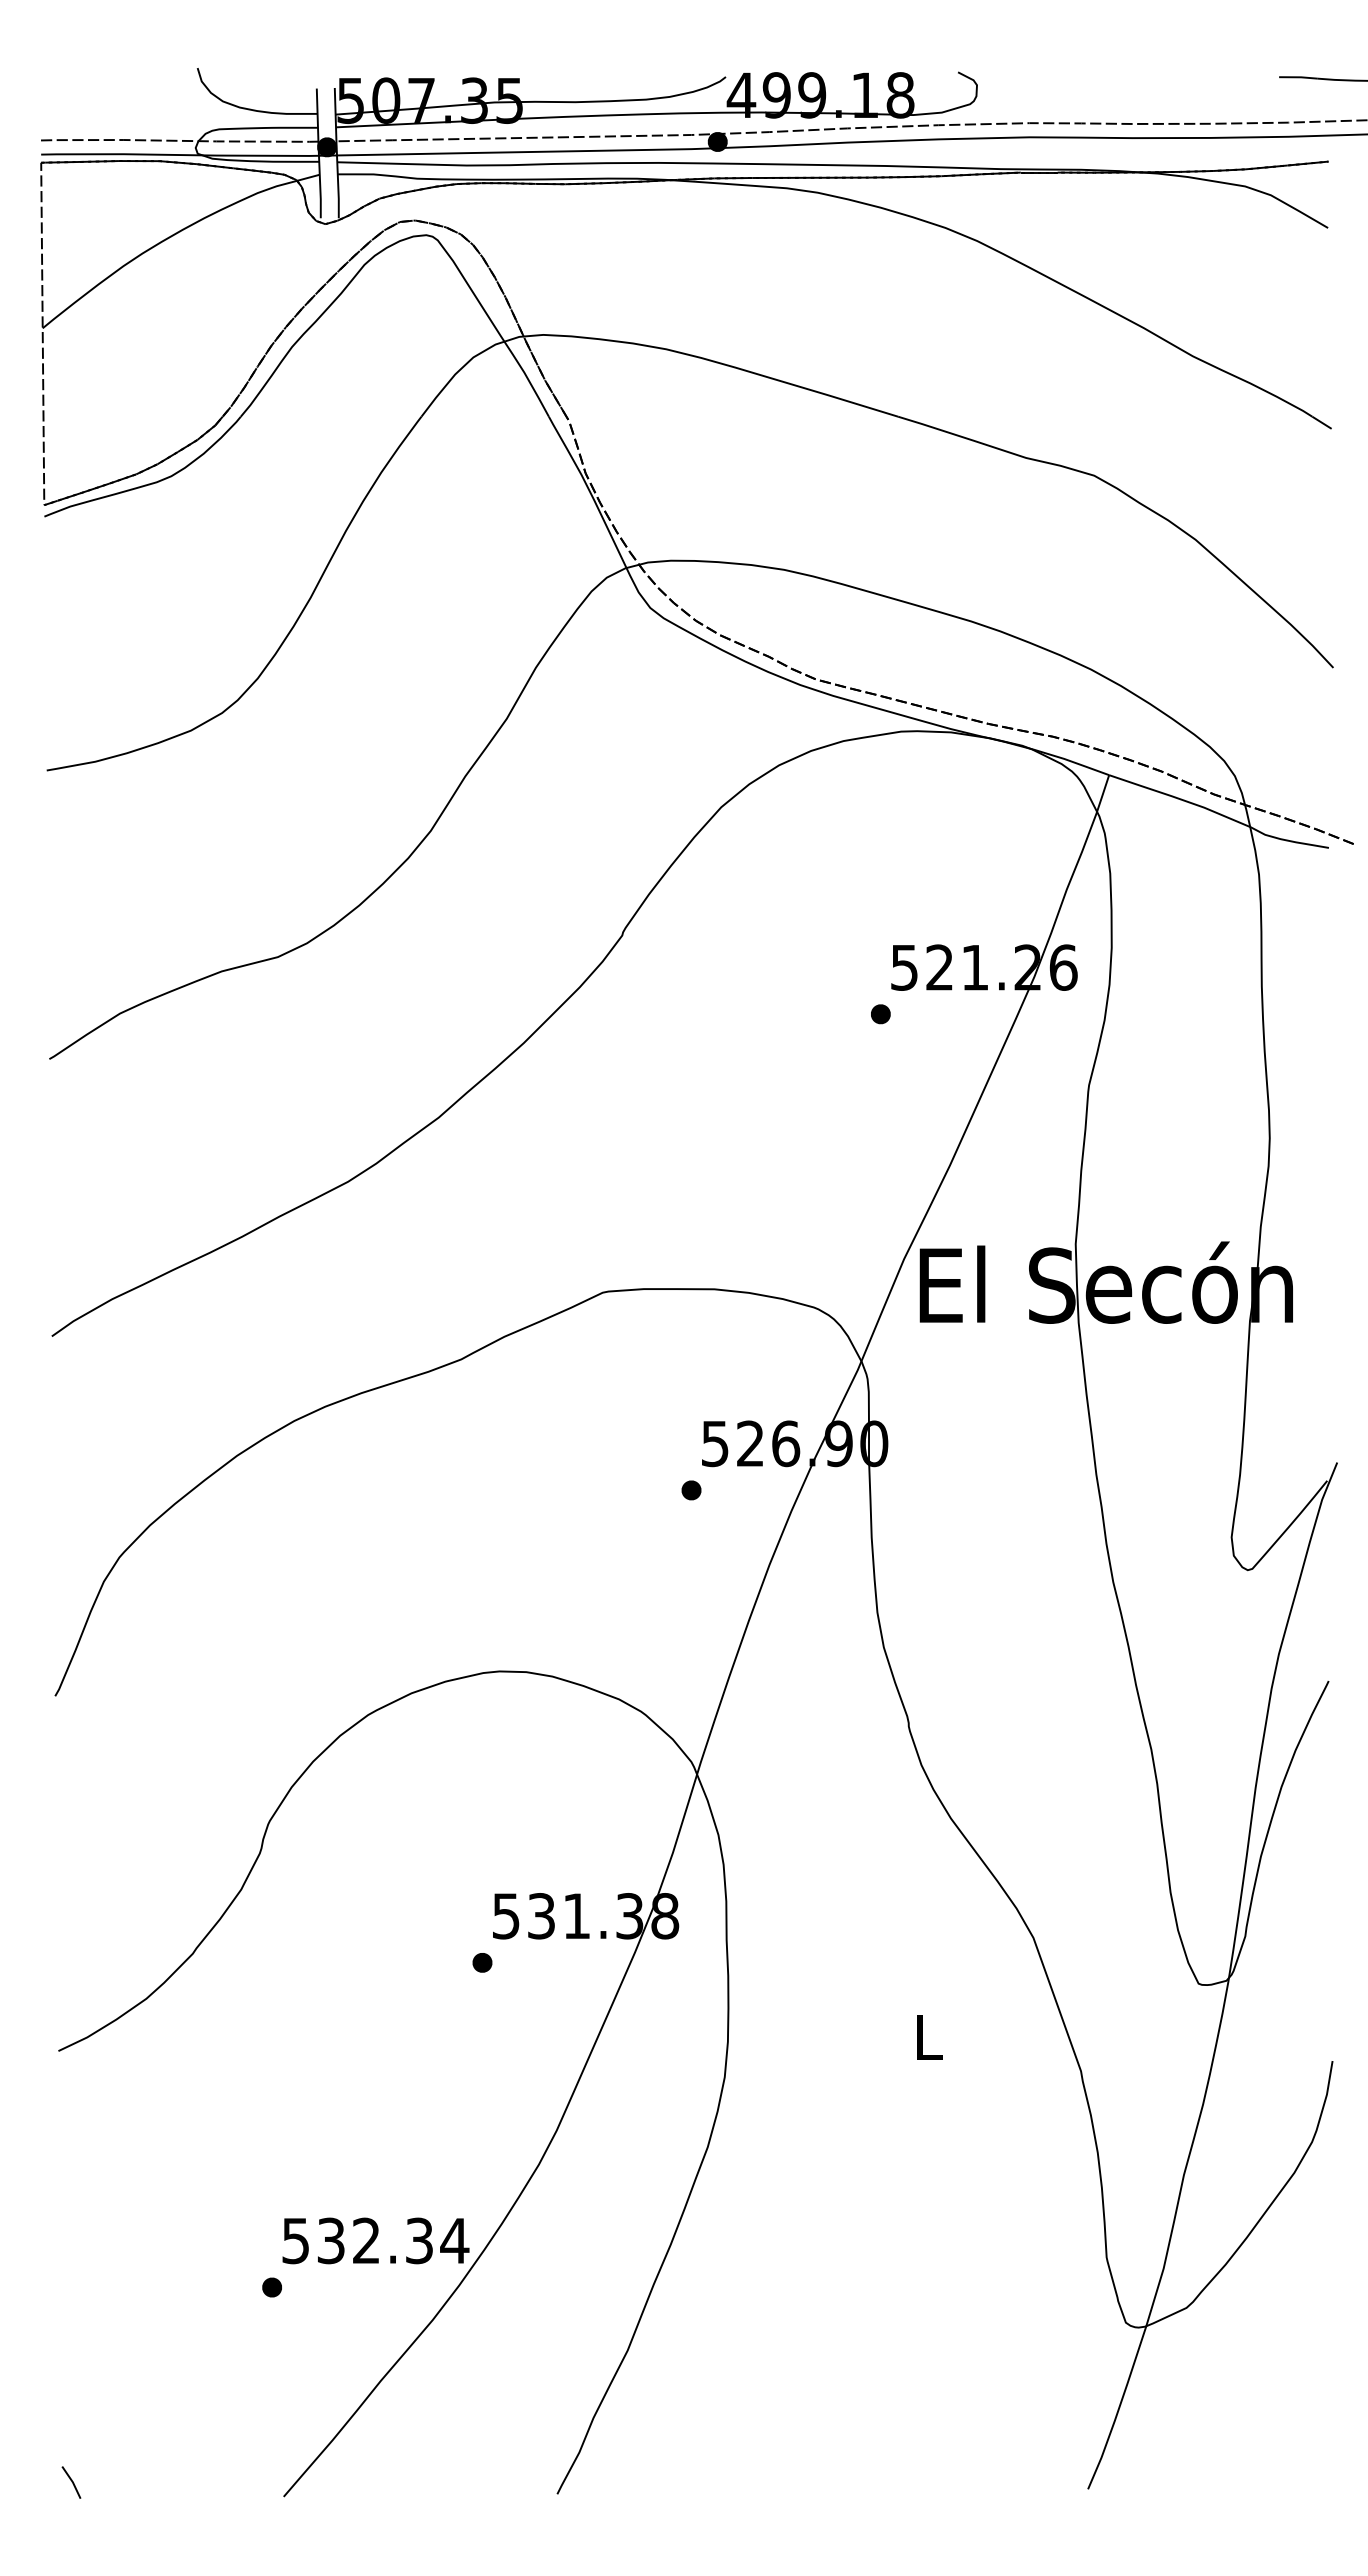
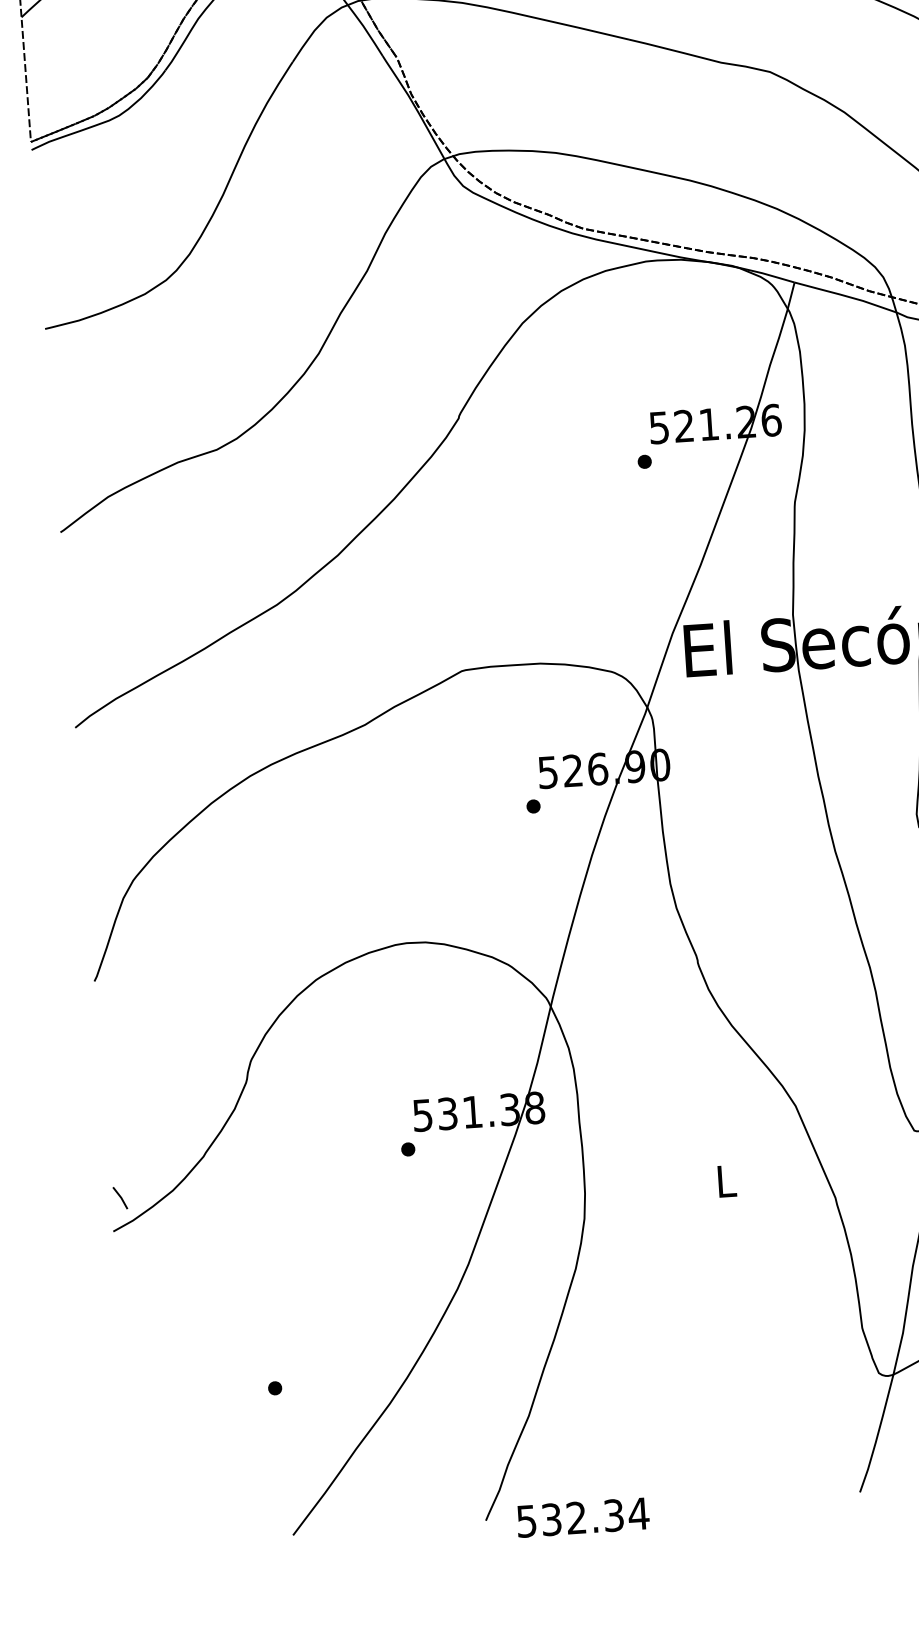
text: (375, 2240) -> (582, 1517), moved
line: (71, 2482) -> (120, 1198), moved

